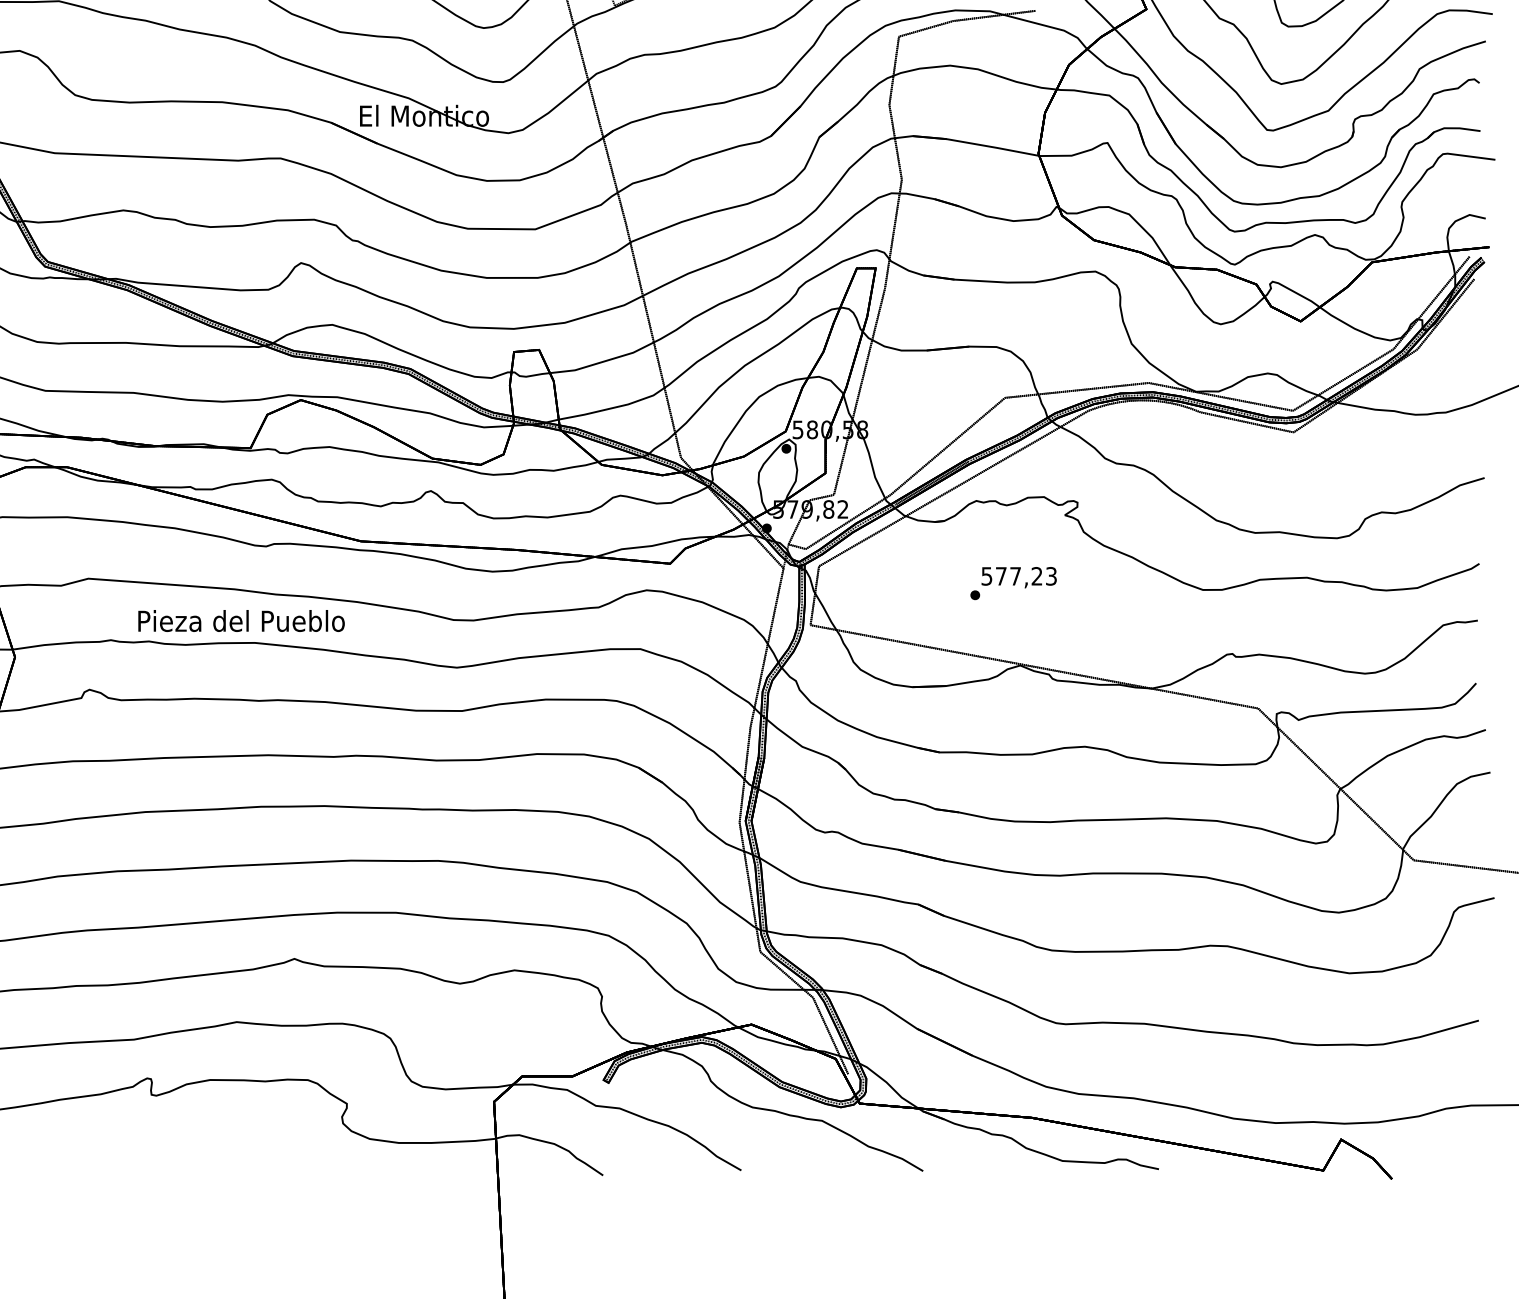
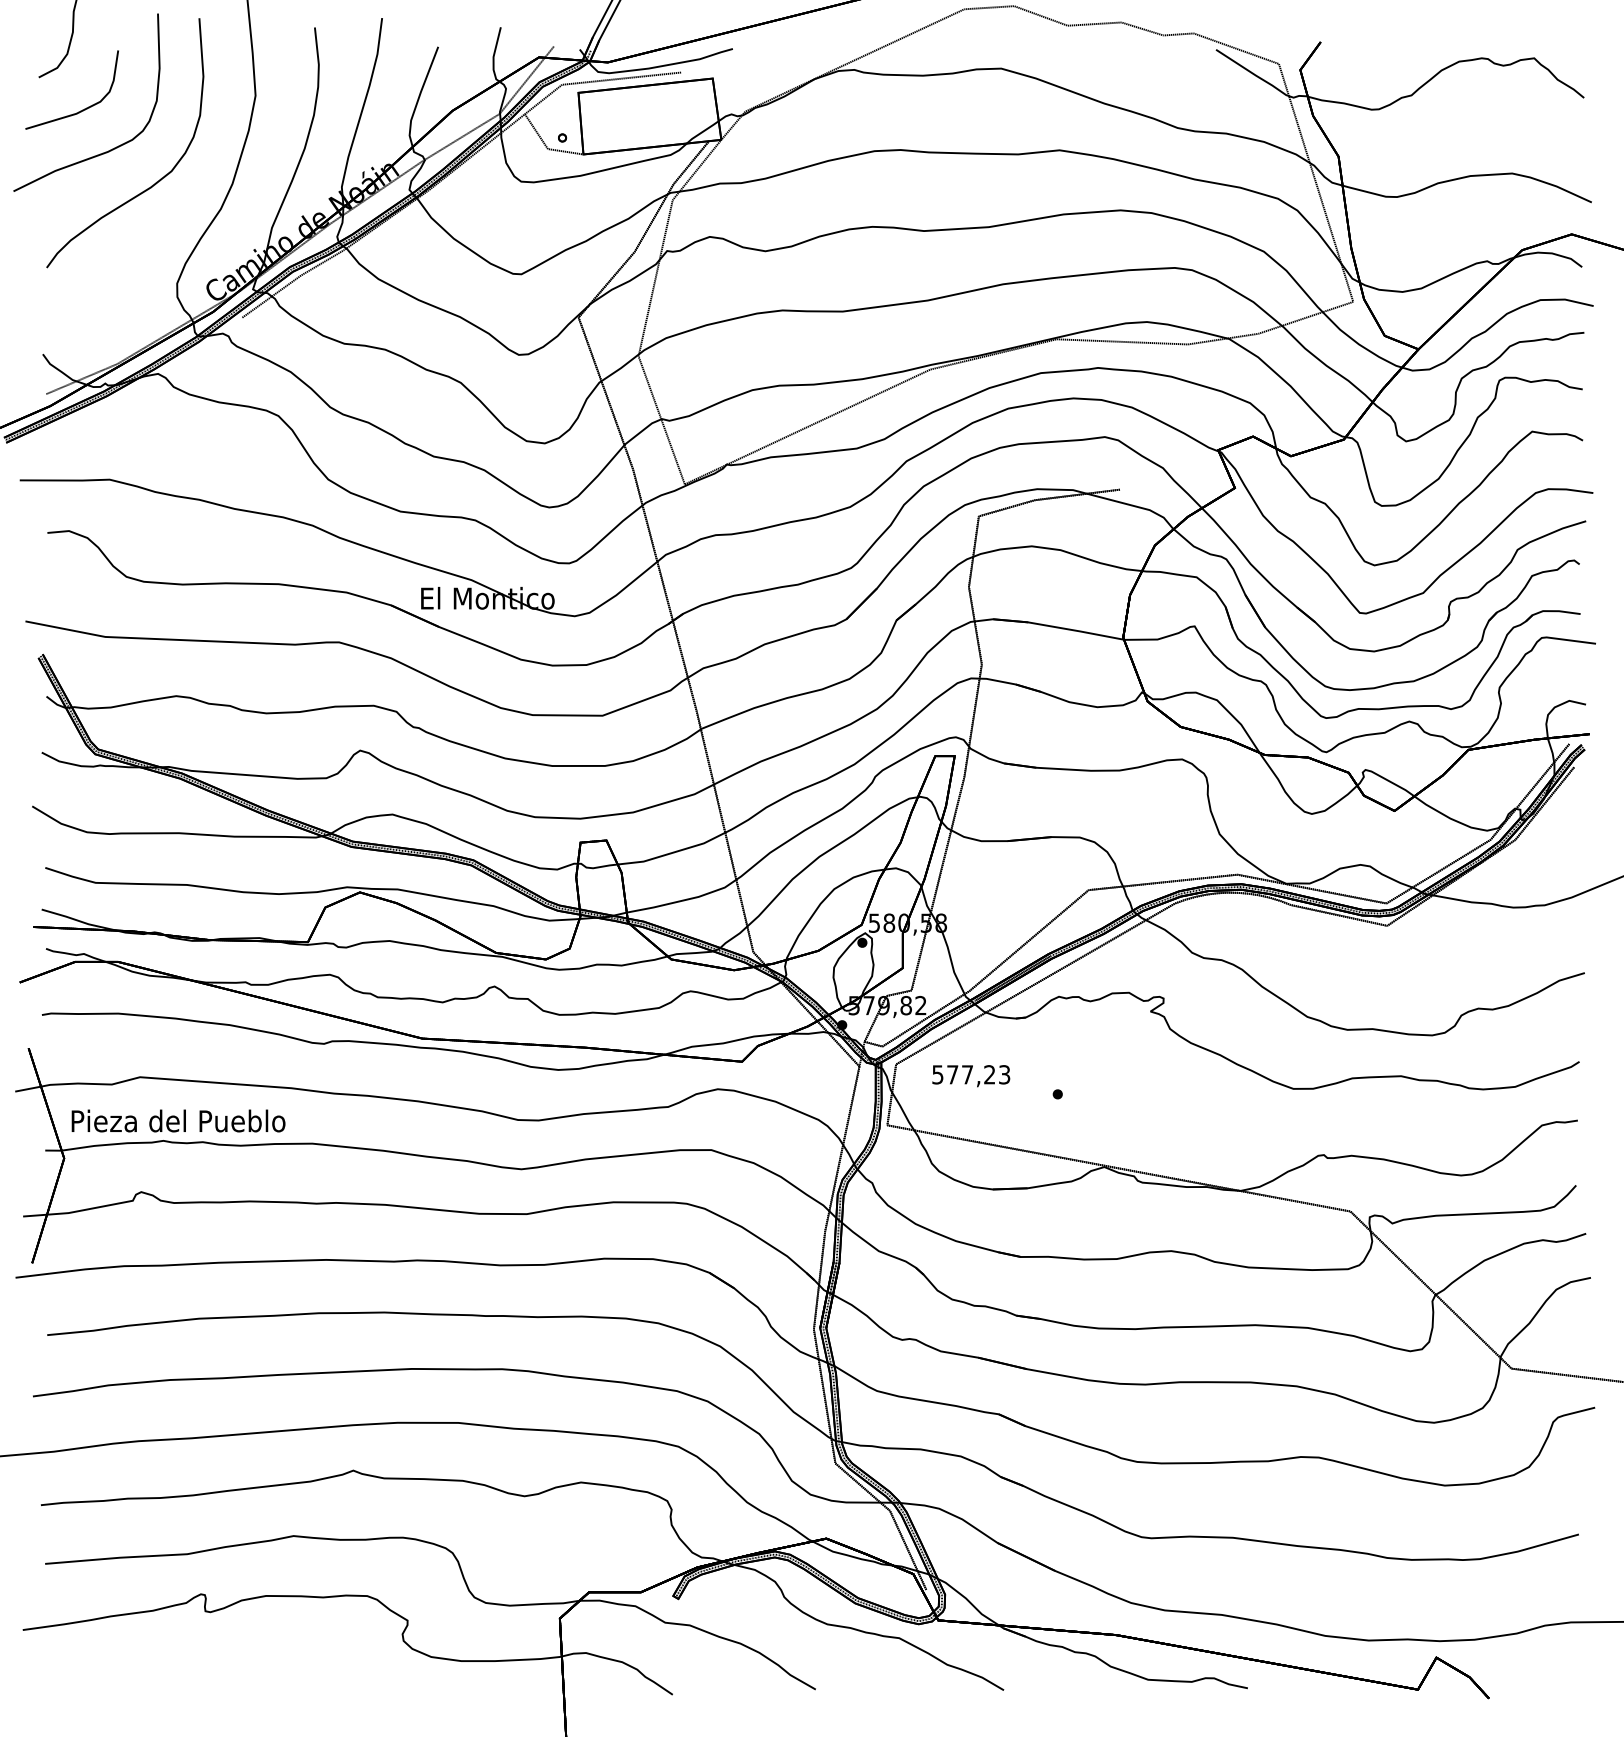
text: (1019, 577) -> (971, 1076), moved
text: (241, 620) -> (178, 1120), moved

